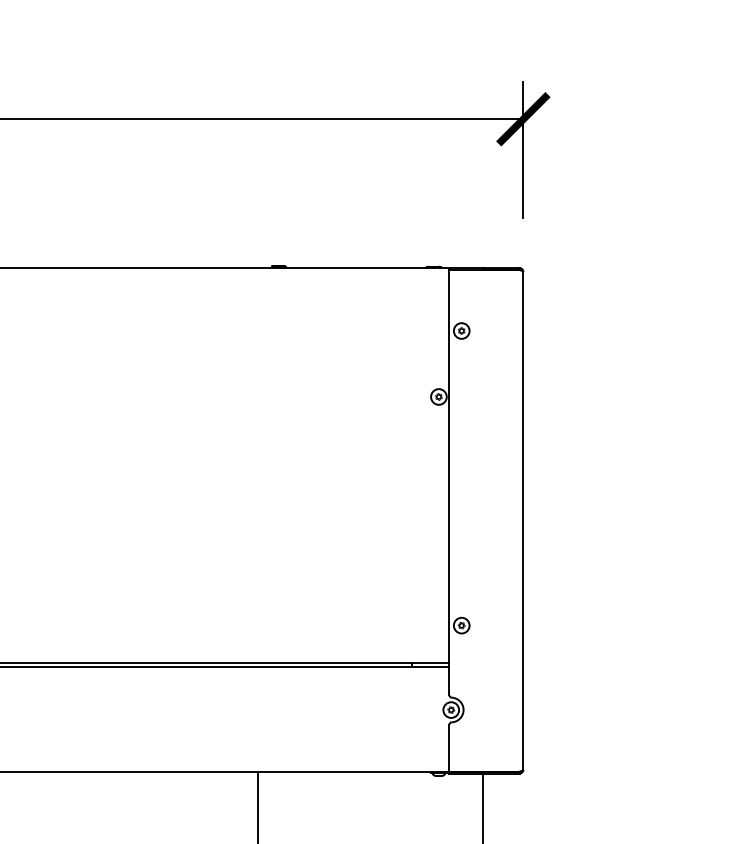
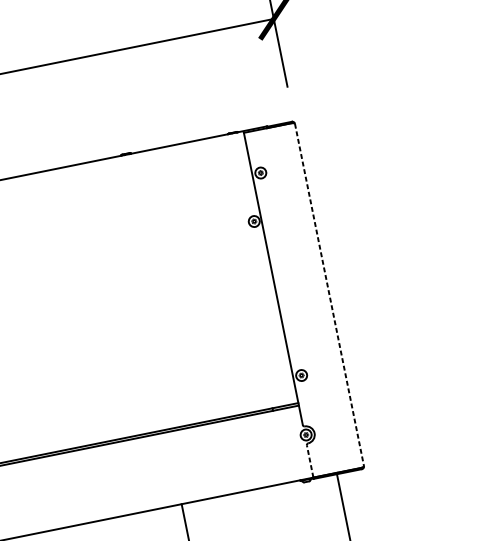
line: (523, 521) -> (329, 295), solid -> dashed
line: (449, 747) -> (310, 460), solid -> dashed

